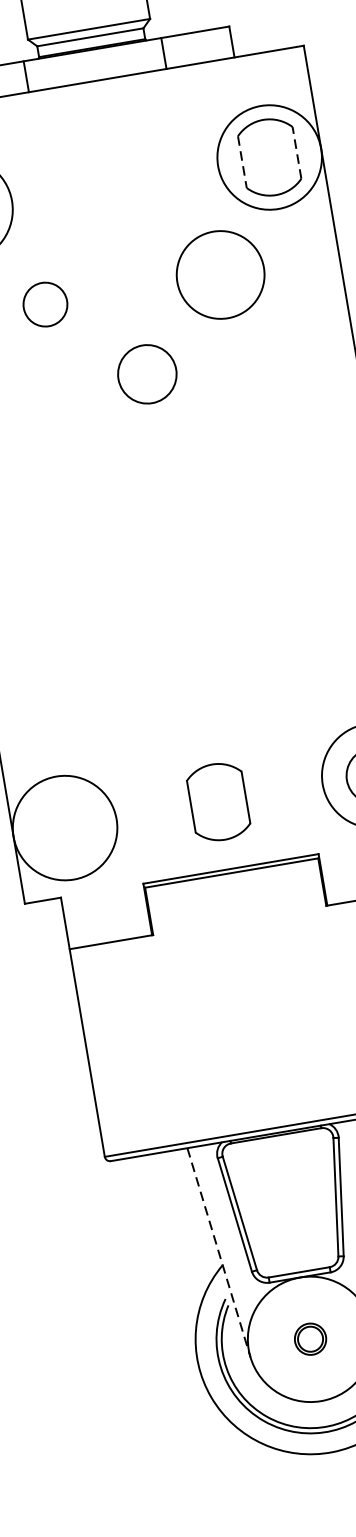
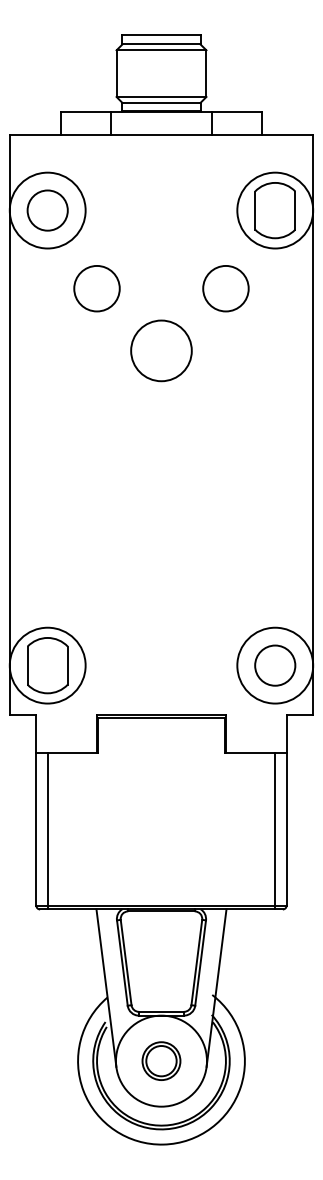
line: (297, 152) -> (295, 210), dashed -> solid
line: (243, 163) -> (255, 211), dashed -> solid
circle: (219, 274) -> (225, 288), size x0.71
circle: (44, 304) -> (96, 288), size x1.43
circle: (147, 373) -> (161, 350), size x1.43
part: (218, 801) -> (47, 665), moved
line: (102, 1052) -> (47, 830), added
line: (219, 1253) -> (106, 988), dashed -> solid
part: (310, 1338) -> (161, 1060), size x1.67

